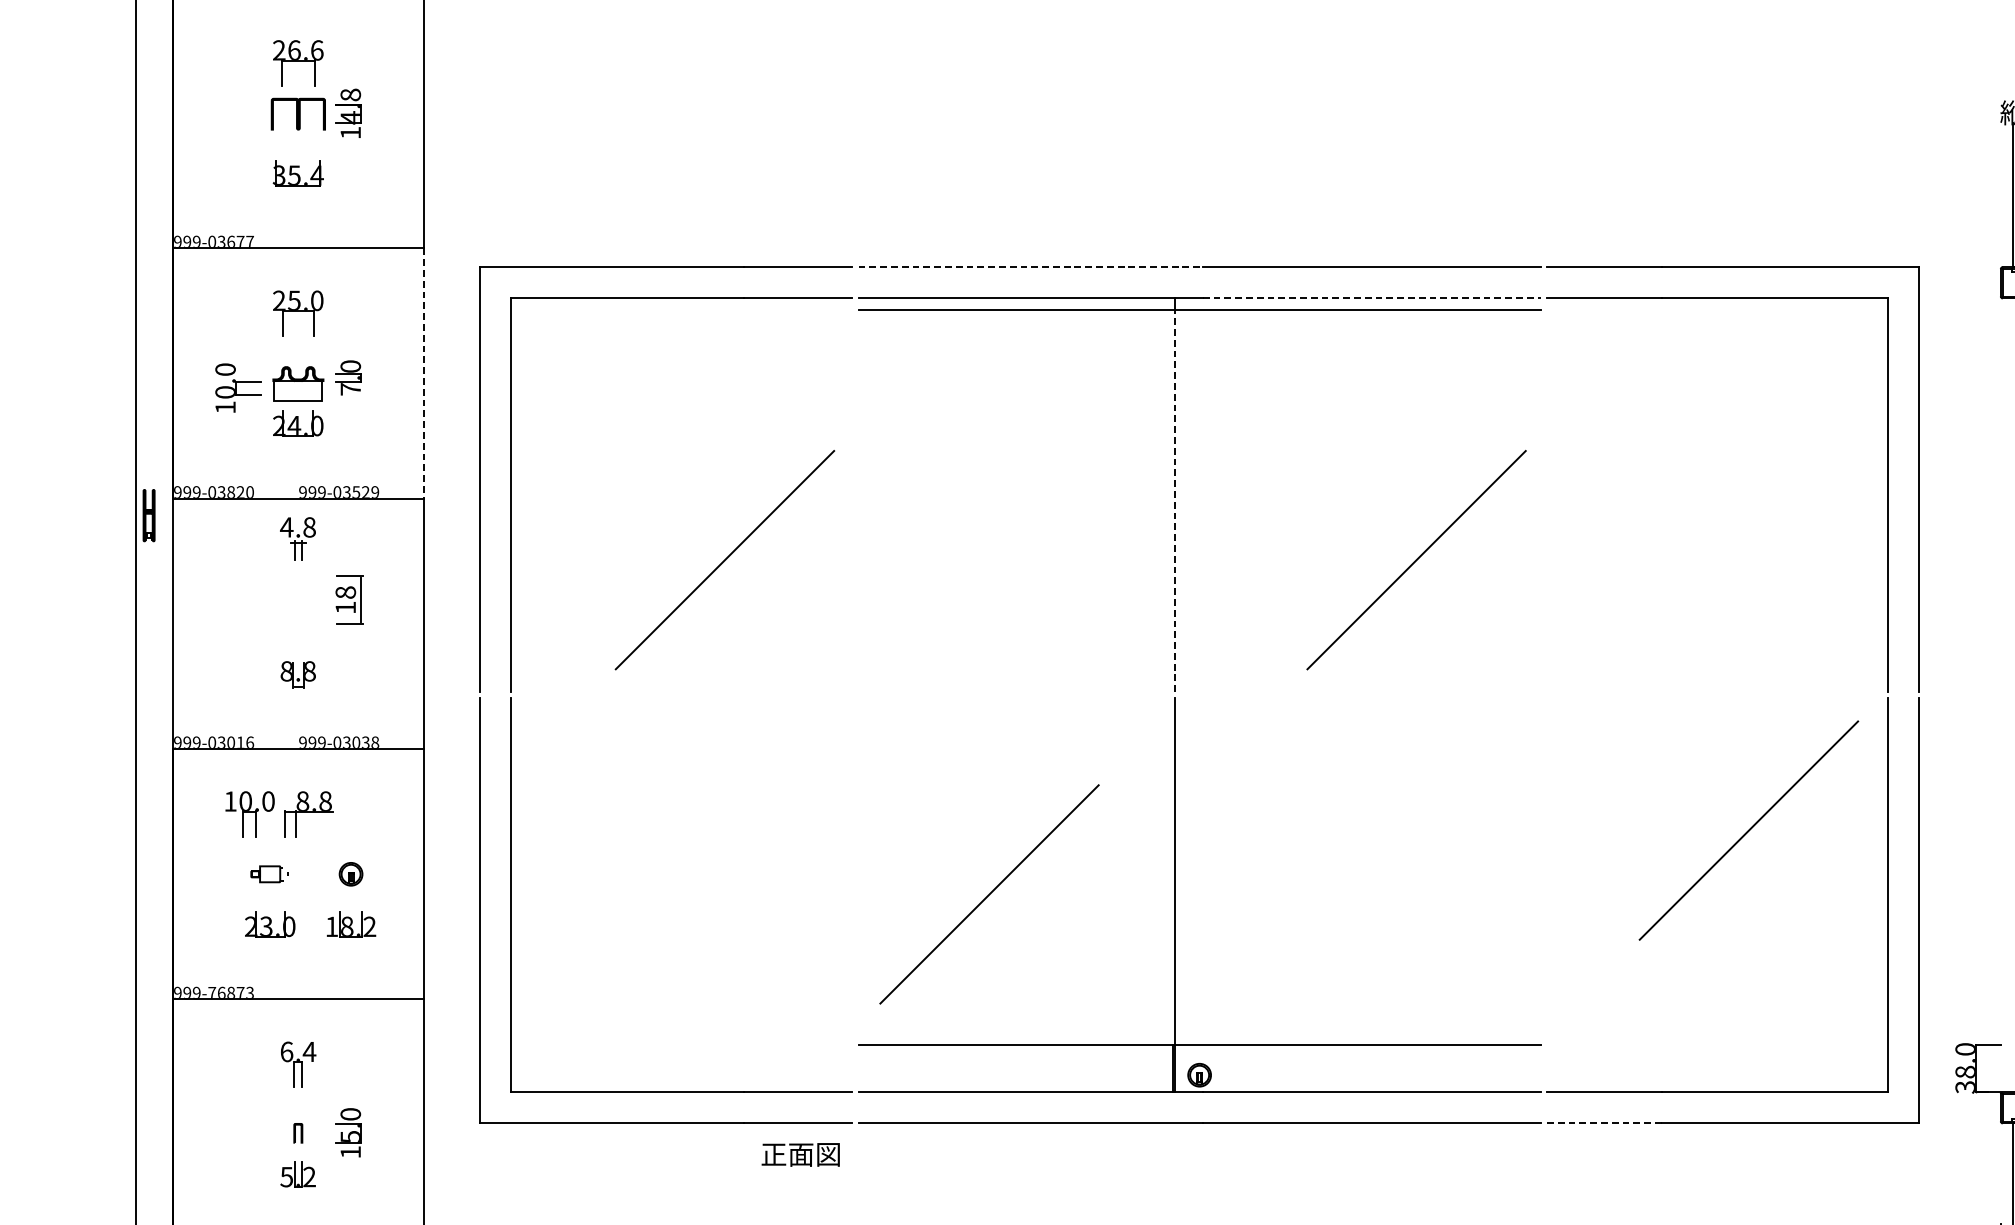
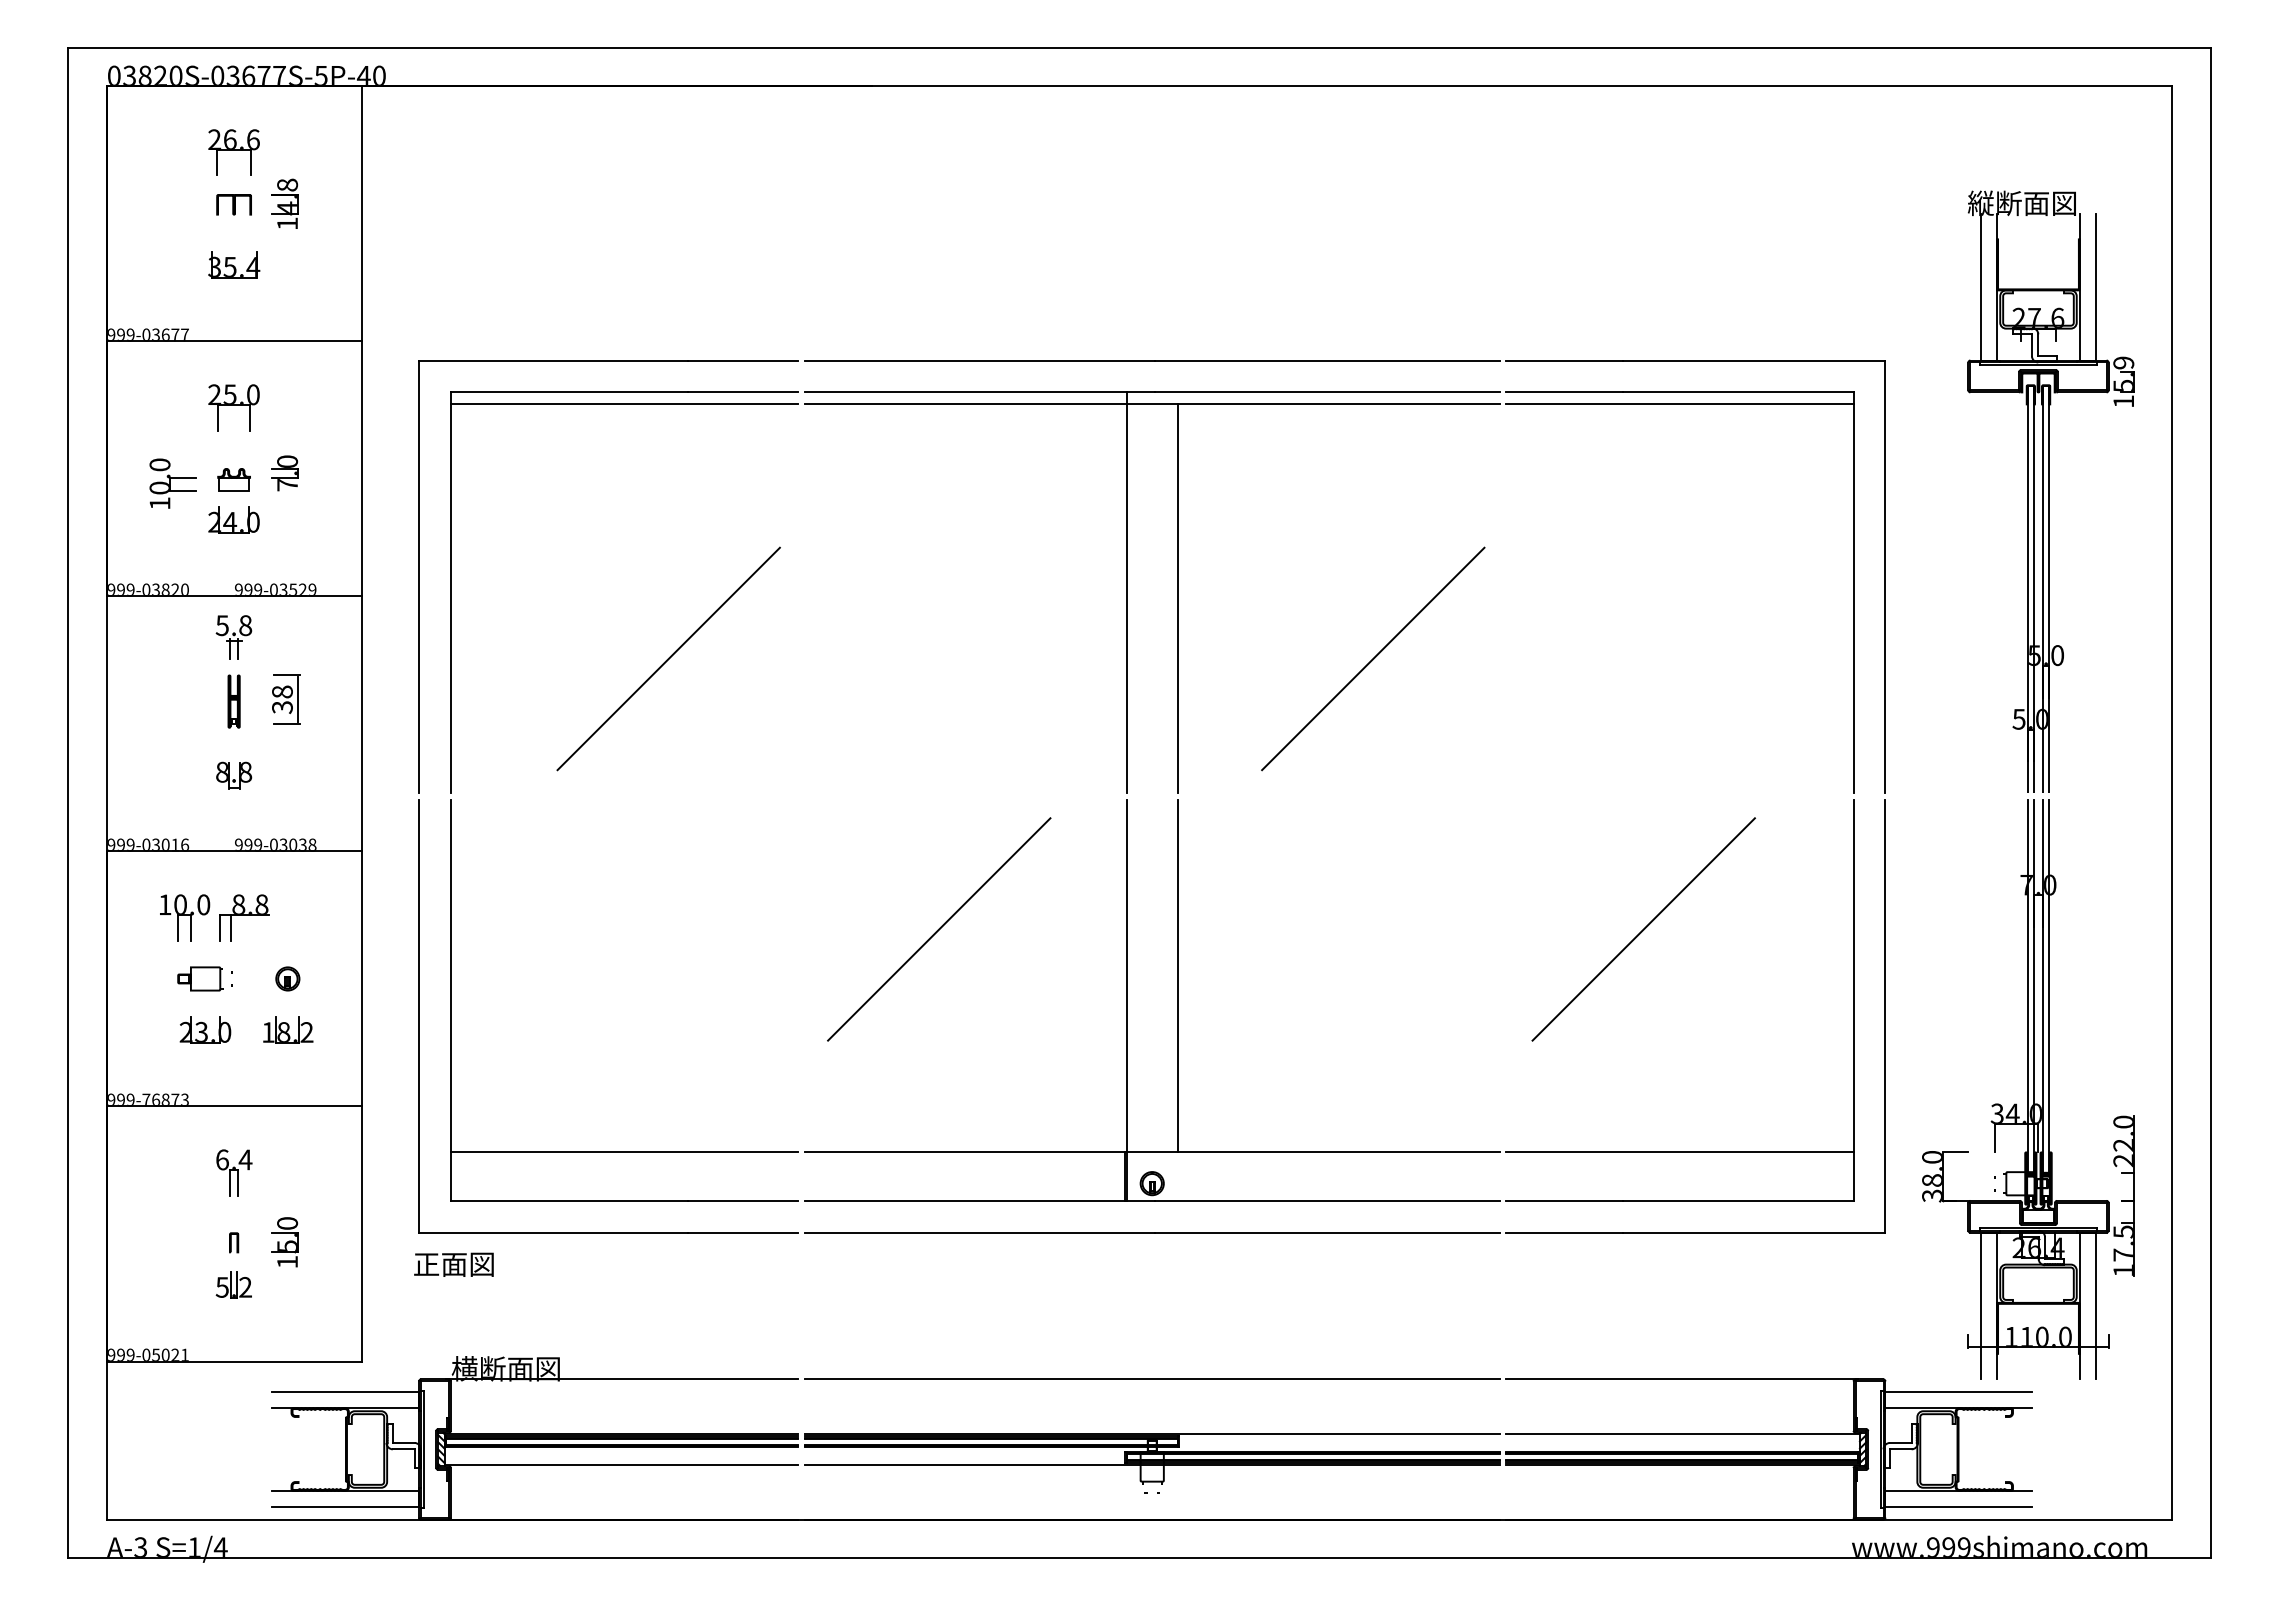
part: (297, 114) -> (233, 204), size x0.62
line: (1031, 267) -> (980, 360), dashed -> solid
line: (1372, 298) -> (1328, 392), dashed -> solid
line: (681, 310) -> (624, 404), added
line: (1717, 310) -> (1679, 404), added
line: (423, 373) -> (361, 468), dashed -> solid
part: (297, 383) -> (233, 479), size x0.62
line: (1174, 500) -> (1126, 598), dashed -> solid
line: (1224, 500) -> (1177, 598), added
part: (148, 515) -> (233, 701), moved
text: (286, 527) -> (222, 625), 4.8 -> 5.8
text: (345, 607) -> (282, 707), 18 -> 38
line: (1748, 830) -> (1643, 929), moved
line: (1224, 870) -> (1177, 975), added
part: (269, 873) -> (204, 978), size x1.43
line: (989, 894) -> (939, 929), moved
line: (681, 1044) -> (624, 1152), added
line: (1717, 1044) -> (1679, 1152), added
line: (1604, 1123) -> (1564, 1232), dashed -> solid
text: (800, 1154) -> (453, 1264), moved

